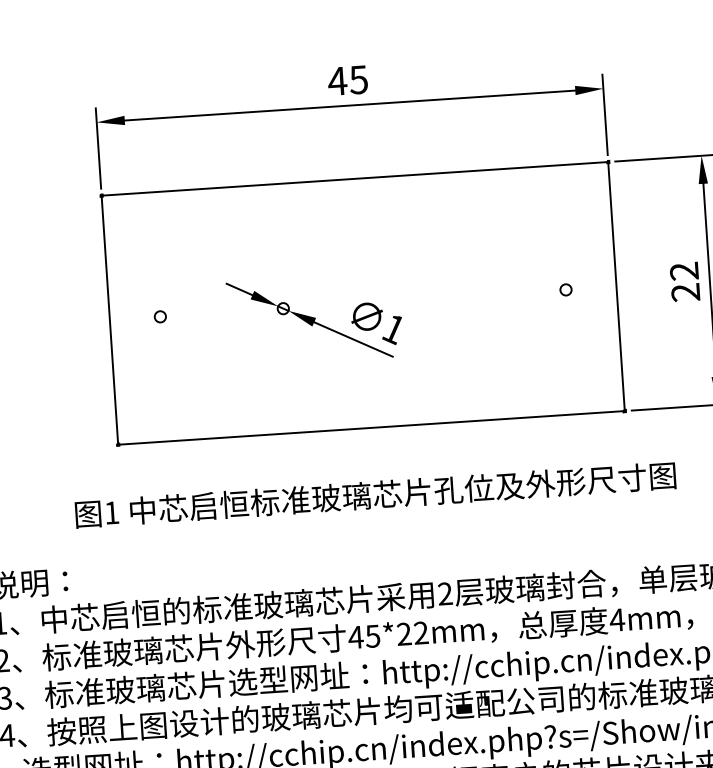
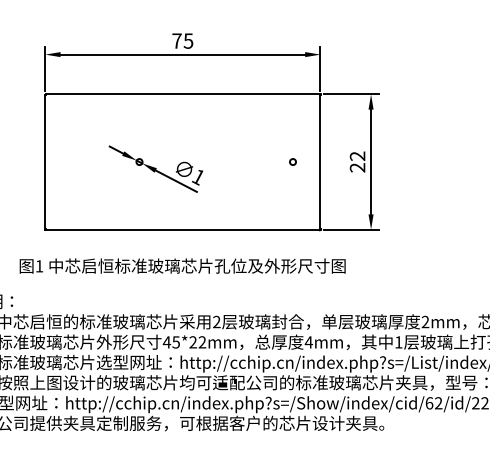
text: (336, 80) -> (176, 40), 45 -> 75
circle: (159, 315) -> (72, 161), removed

